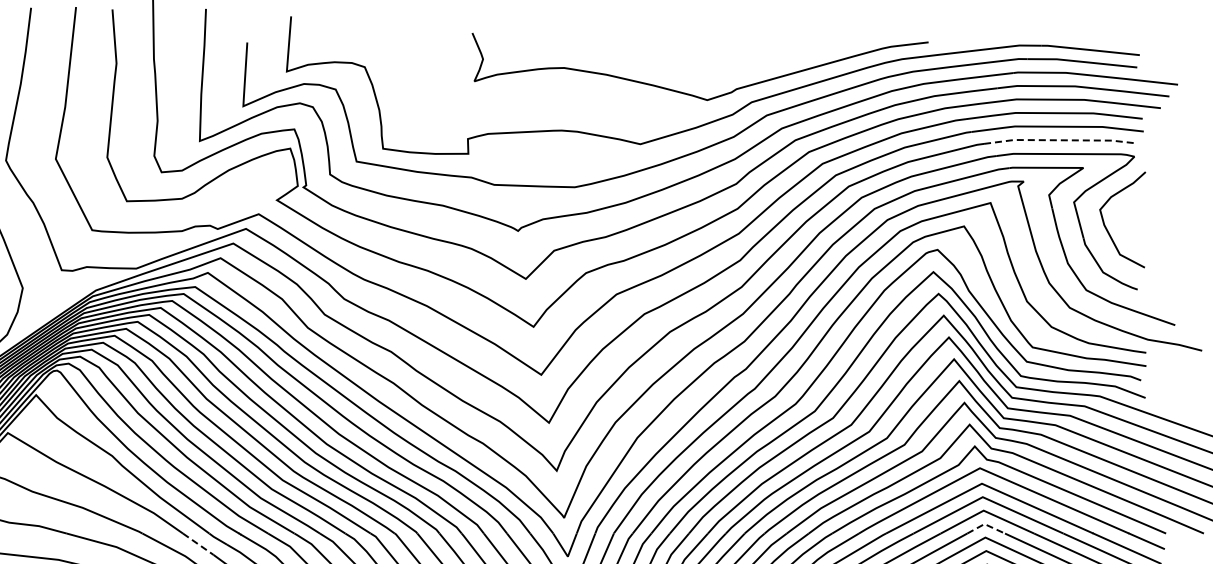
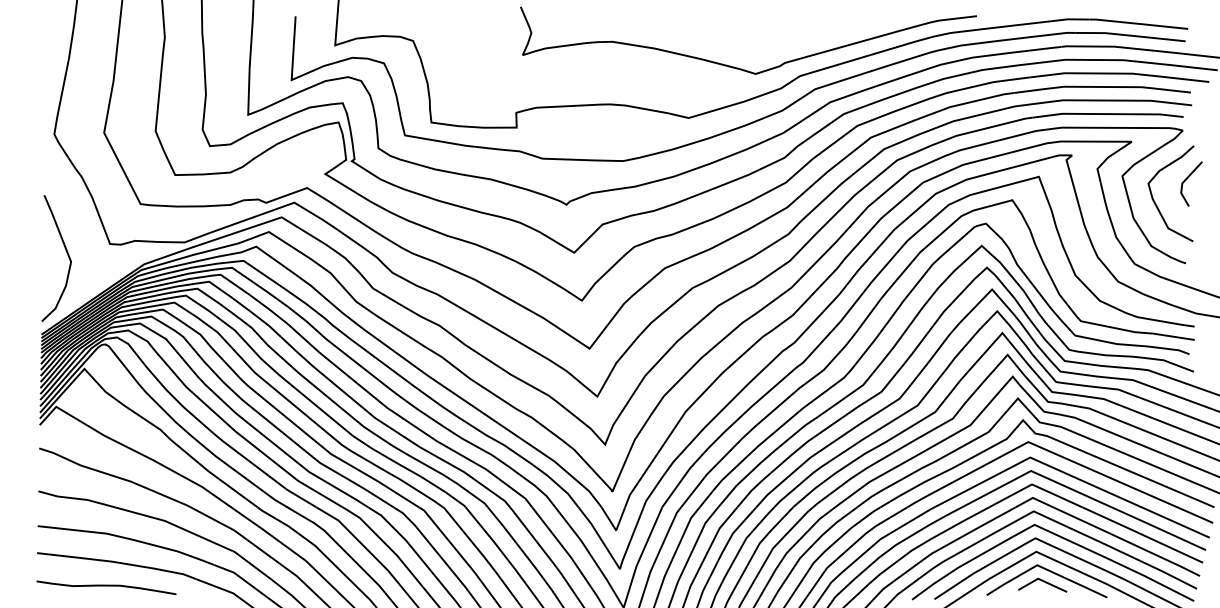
line: (1060, 140) -> (1108, 114), dashed -> solid
line: (1139, 205) -> (1187, 179), added
line: (985, 524) -> (1033, 498), dashed -> solid
line: (198, 544) -> (246, 518), dashed -> solid

